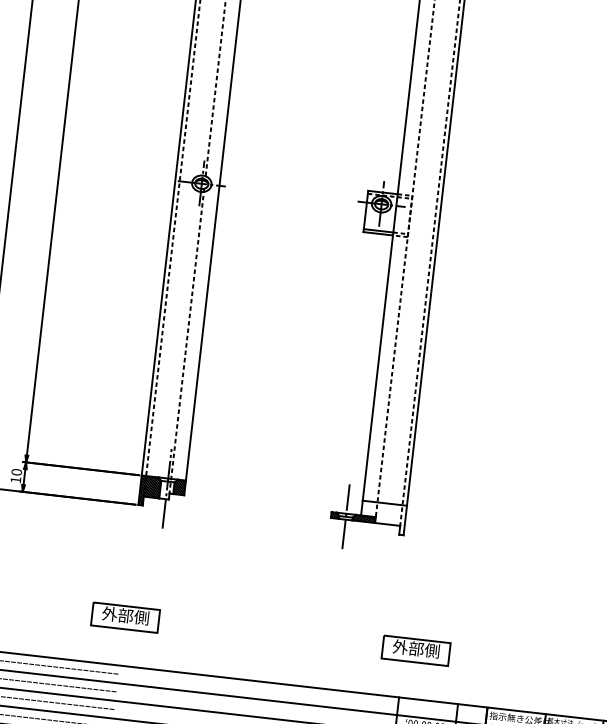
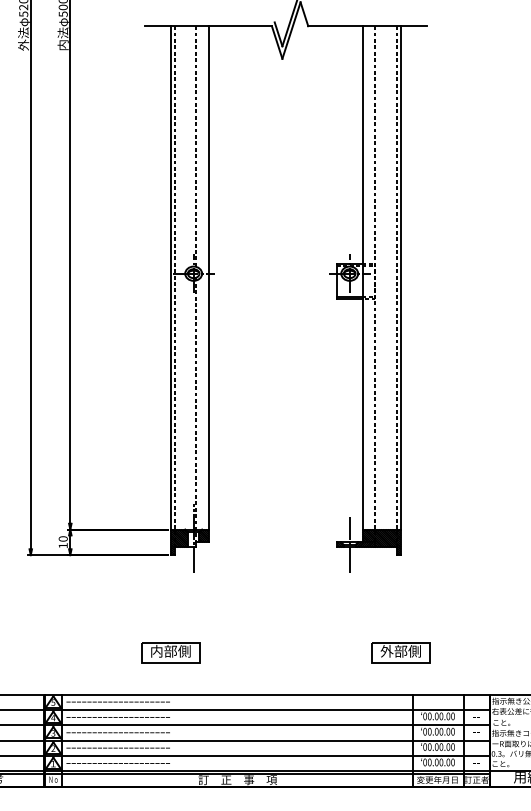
hatch: (382, 518) -> (381, 542), added
text: (109, 614) -> (156, 651), 外部側 -> 内部側
part: (415, 650) -> (400, 652), moved

